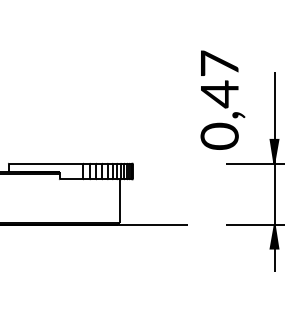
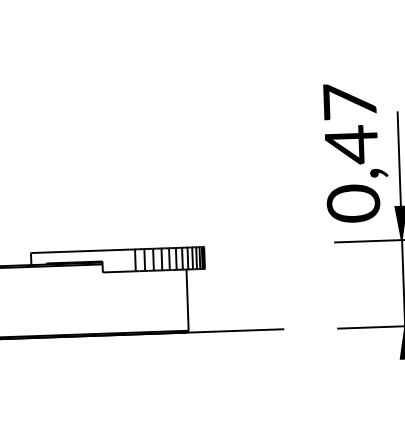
text: (222, 99) -> (355, 151), moved

